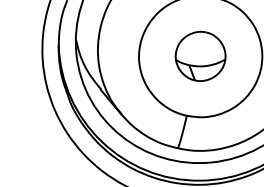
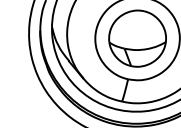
part: (200, 56) -> (137, 38), size x1.67

